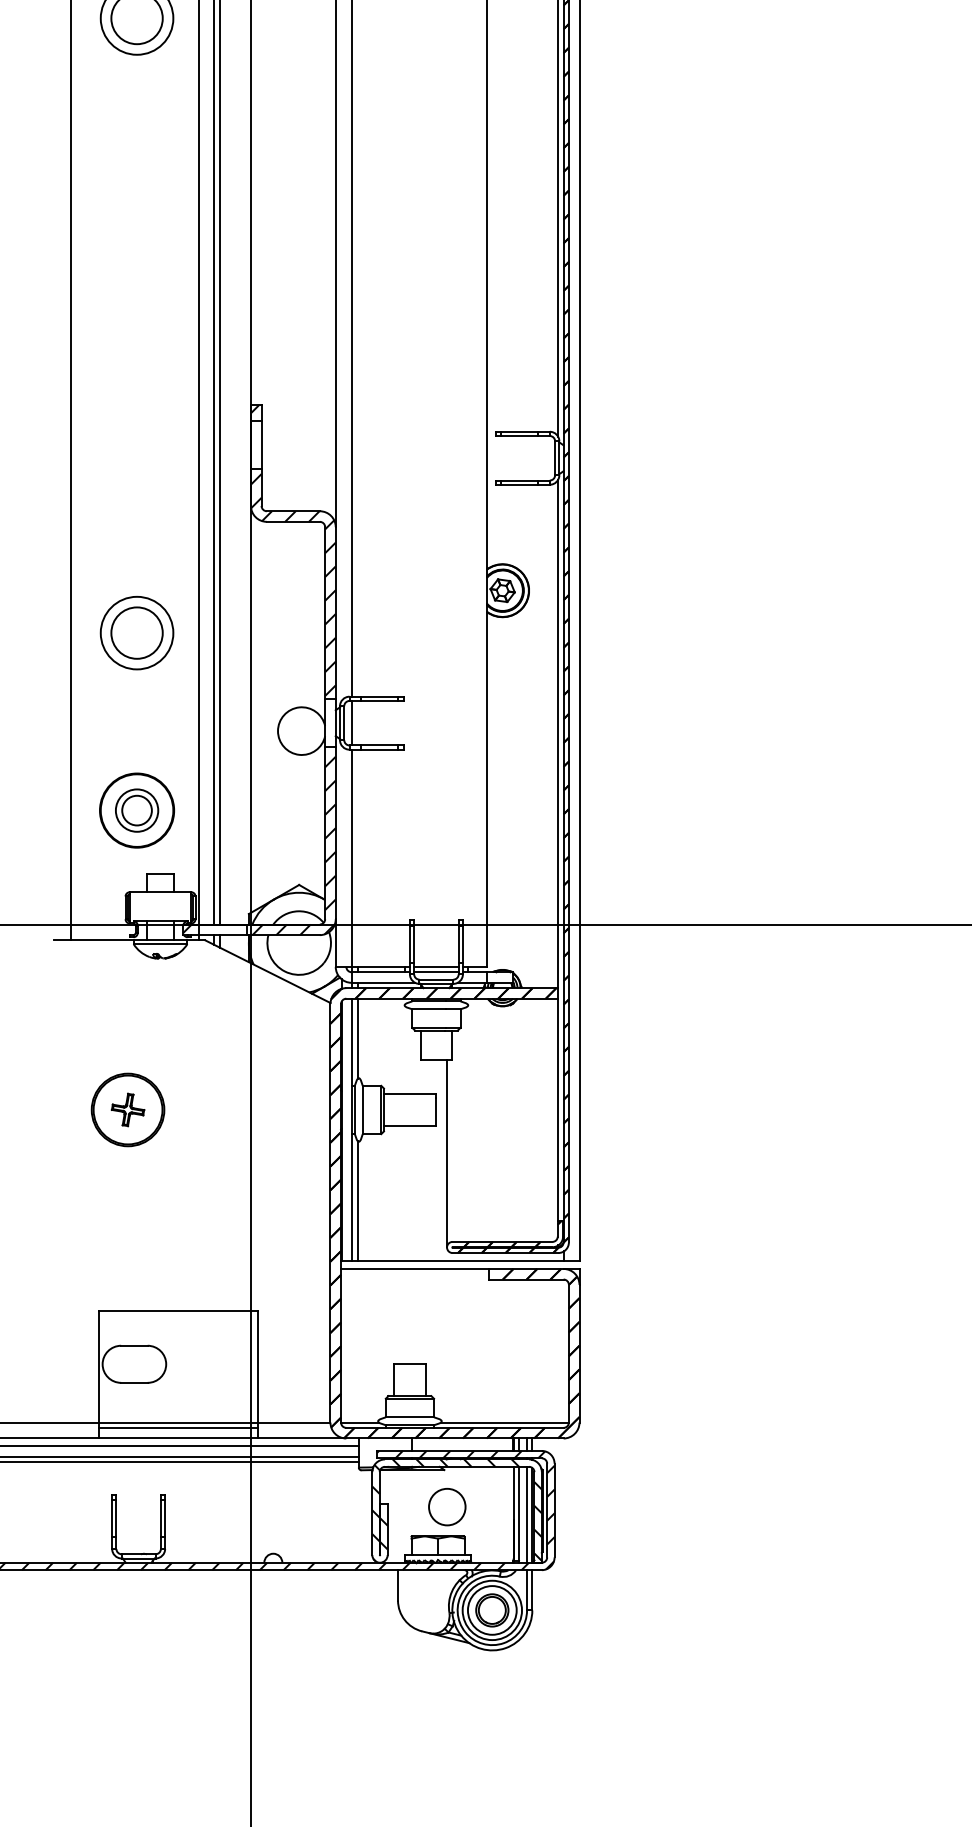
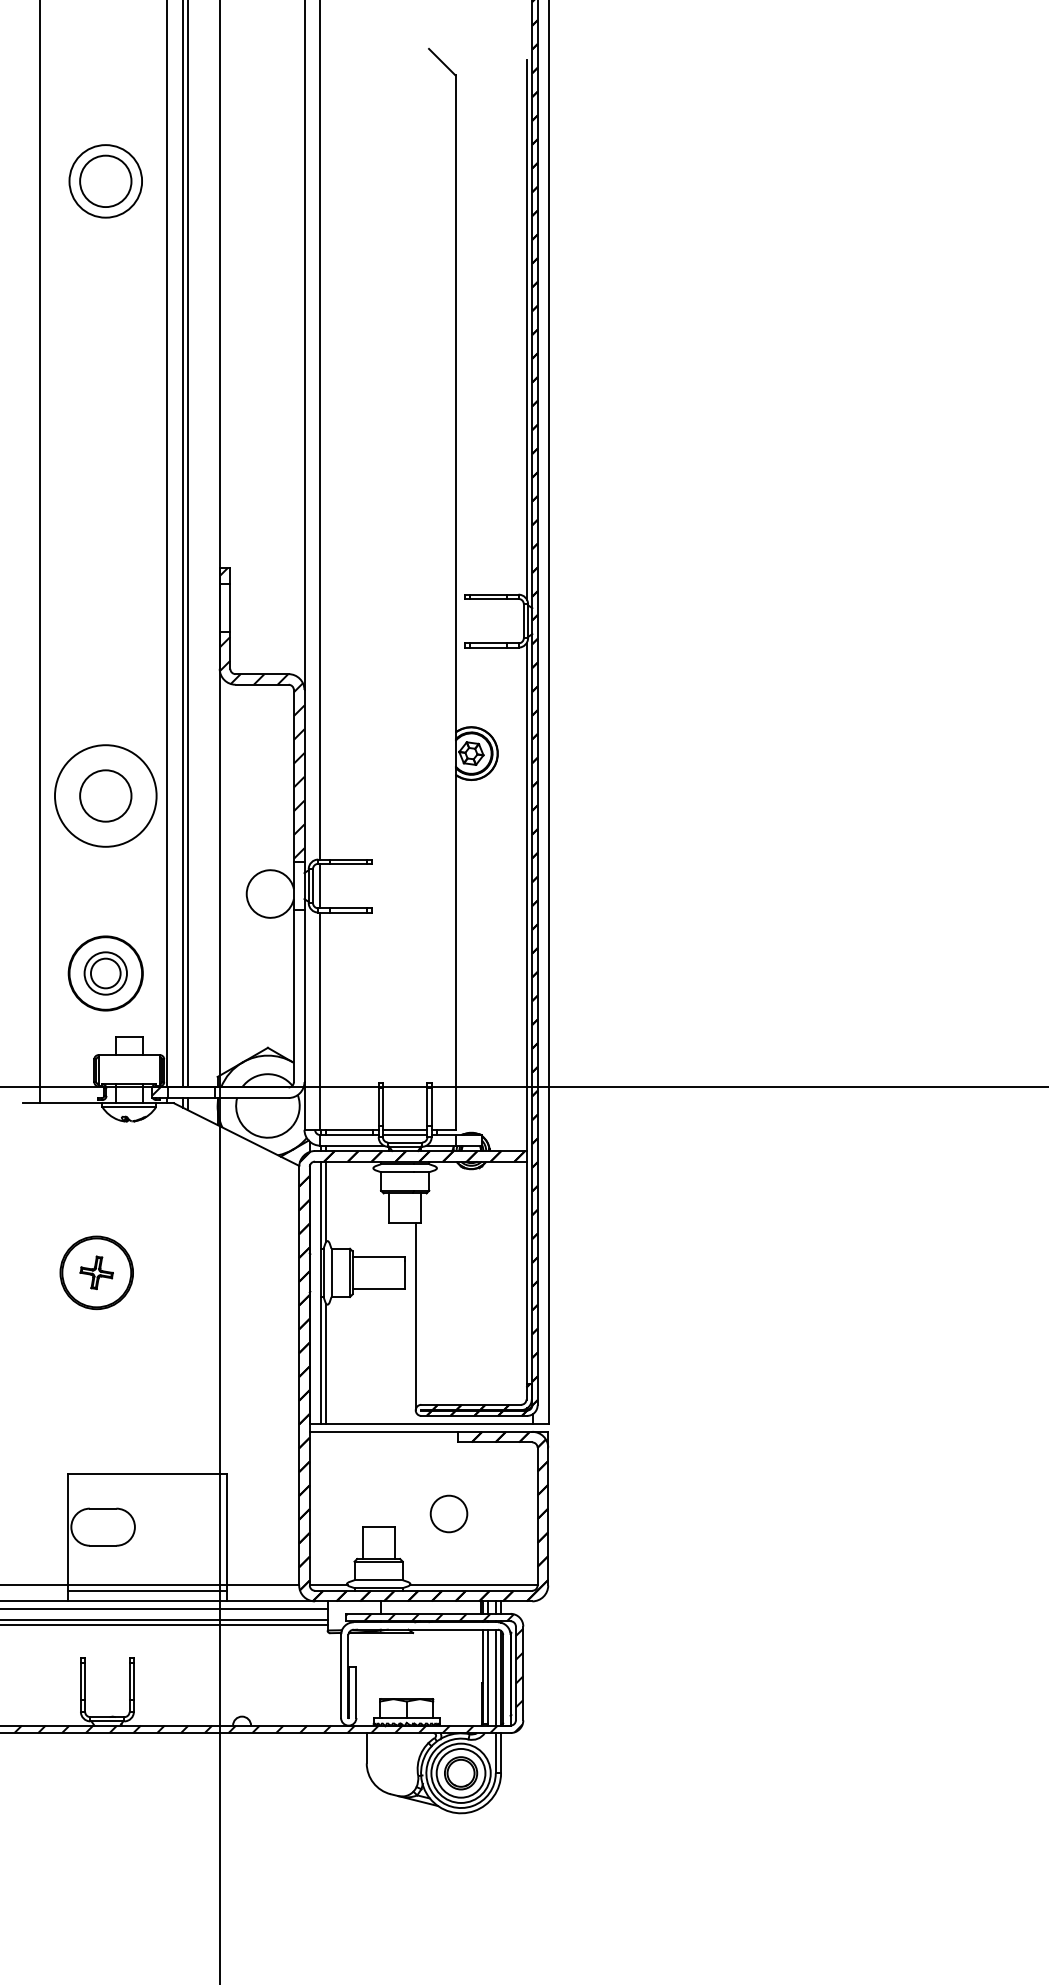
circle: (136, 632) -> (105, 795), size x1.4
hatch: (293, 845) -> (262, 1008), removed
circle: (446, 1506) -> (448, 1513), moved
hatch: (456, 1510) -> (425, 1673), removed

